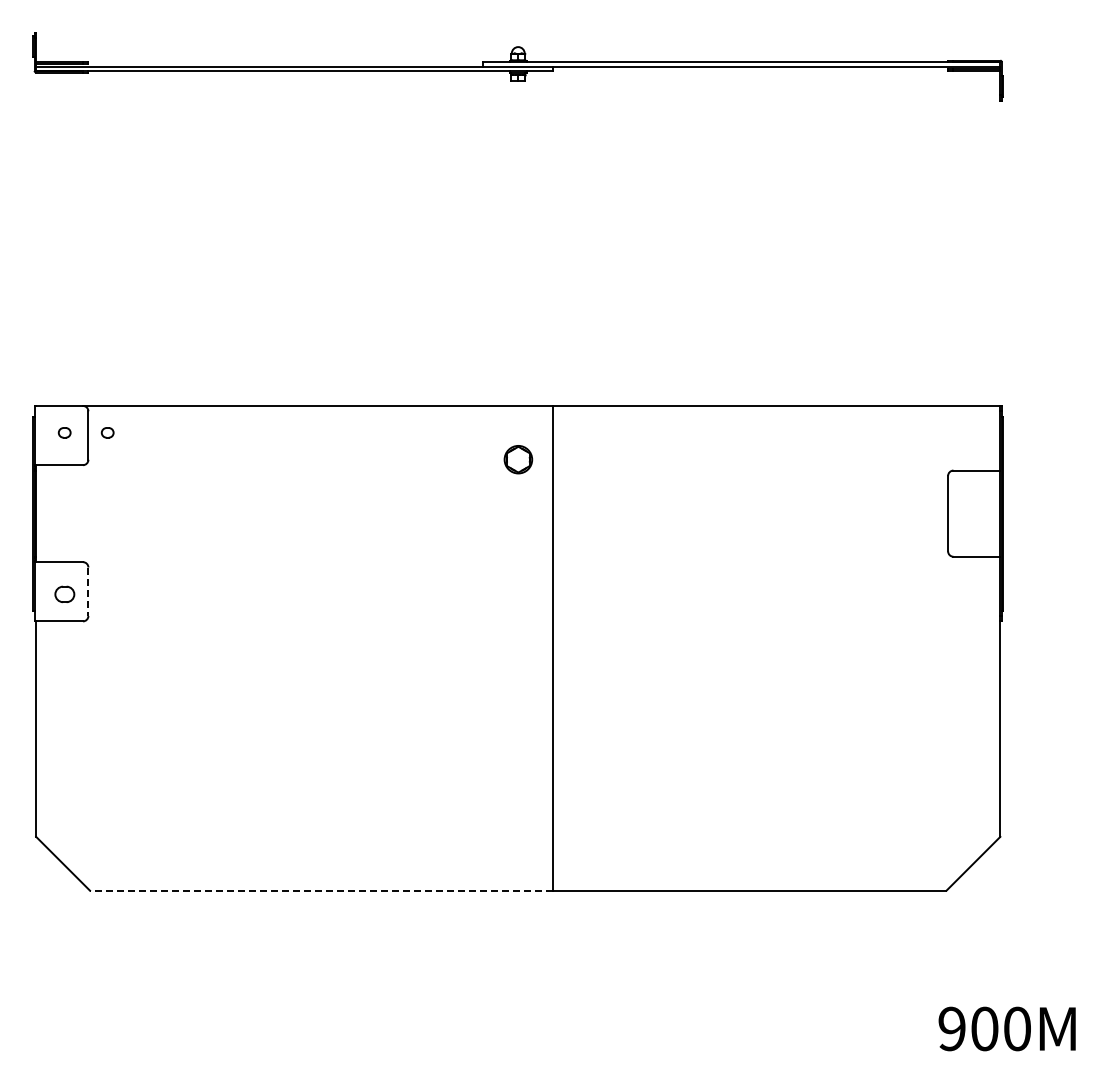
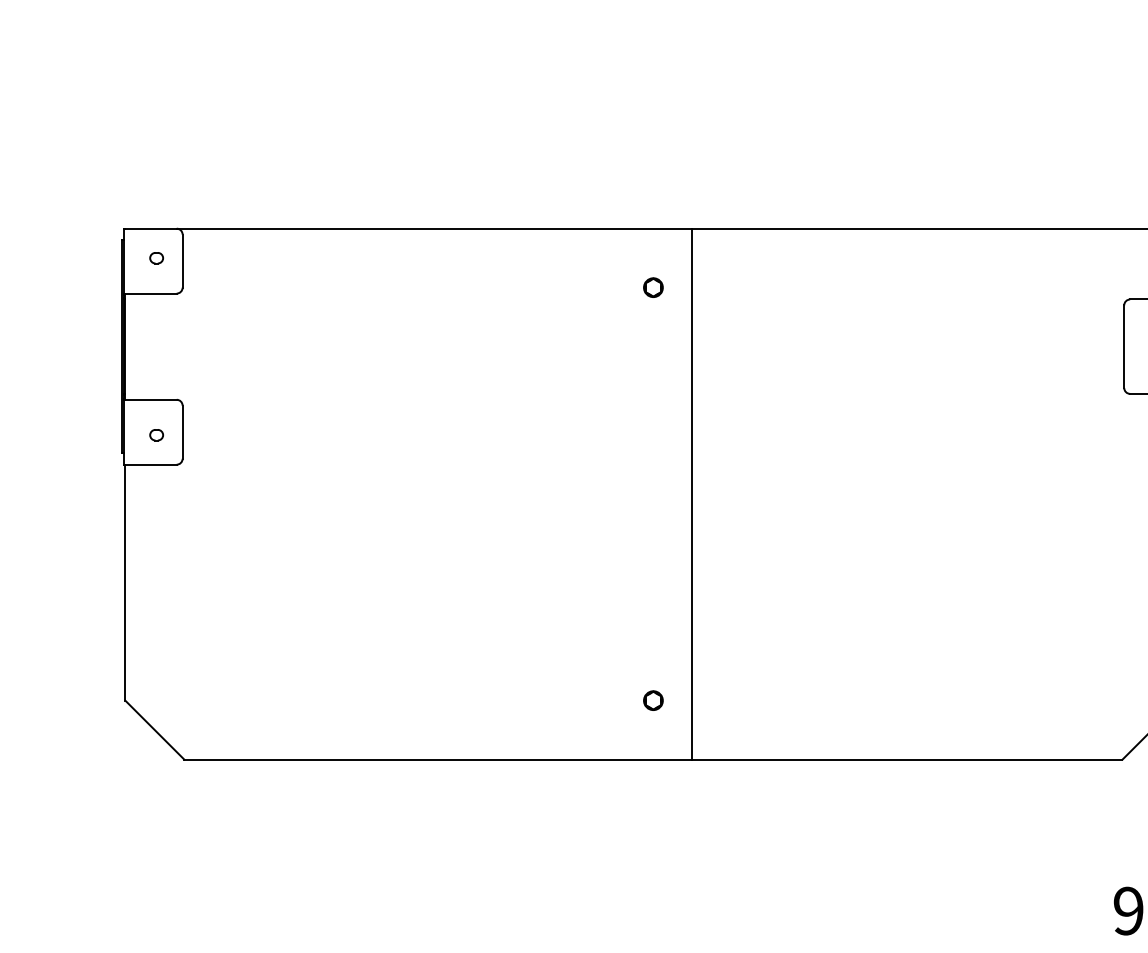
part: (107, 432) -> (203, 257), removed
circle: (517, 459) -> (652, 287), size x0.62
line: (88, 592) -> (182, 433), dashed -> solid
part: (64, 594) -> (156, 435), size x0.62
circle: (517, 836) -> (652, 700), added
line: (321, 890) -> (437, 759), dashed -> solid

